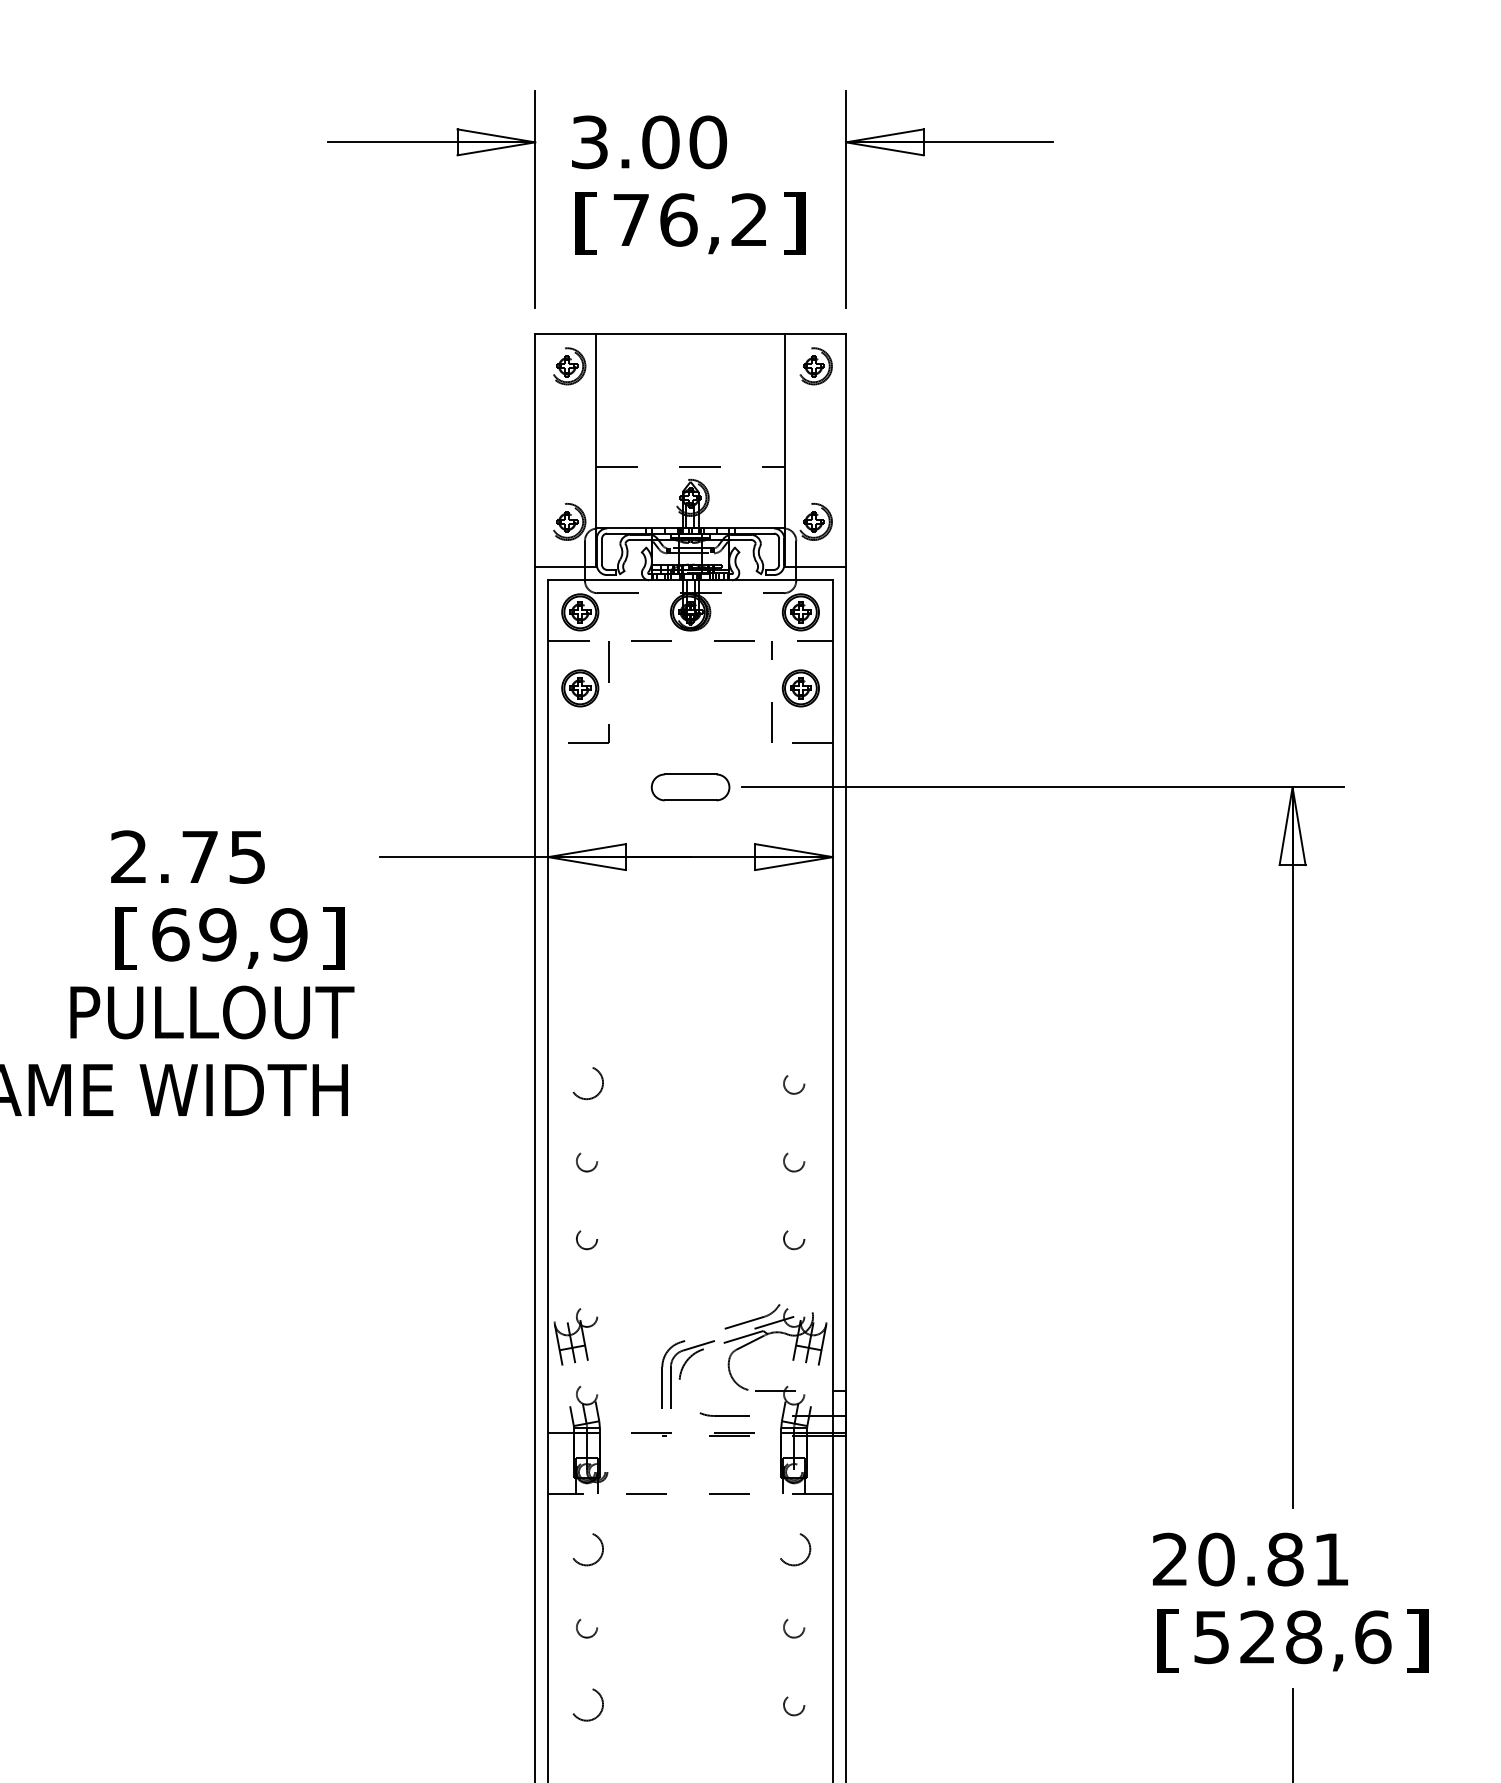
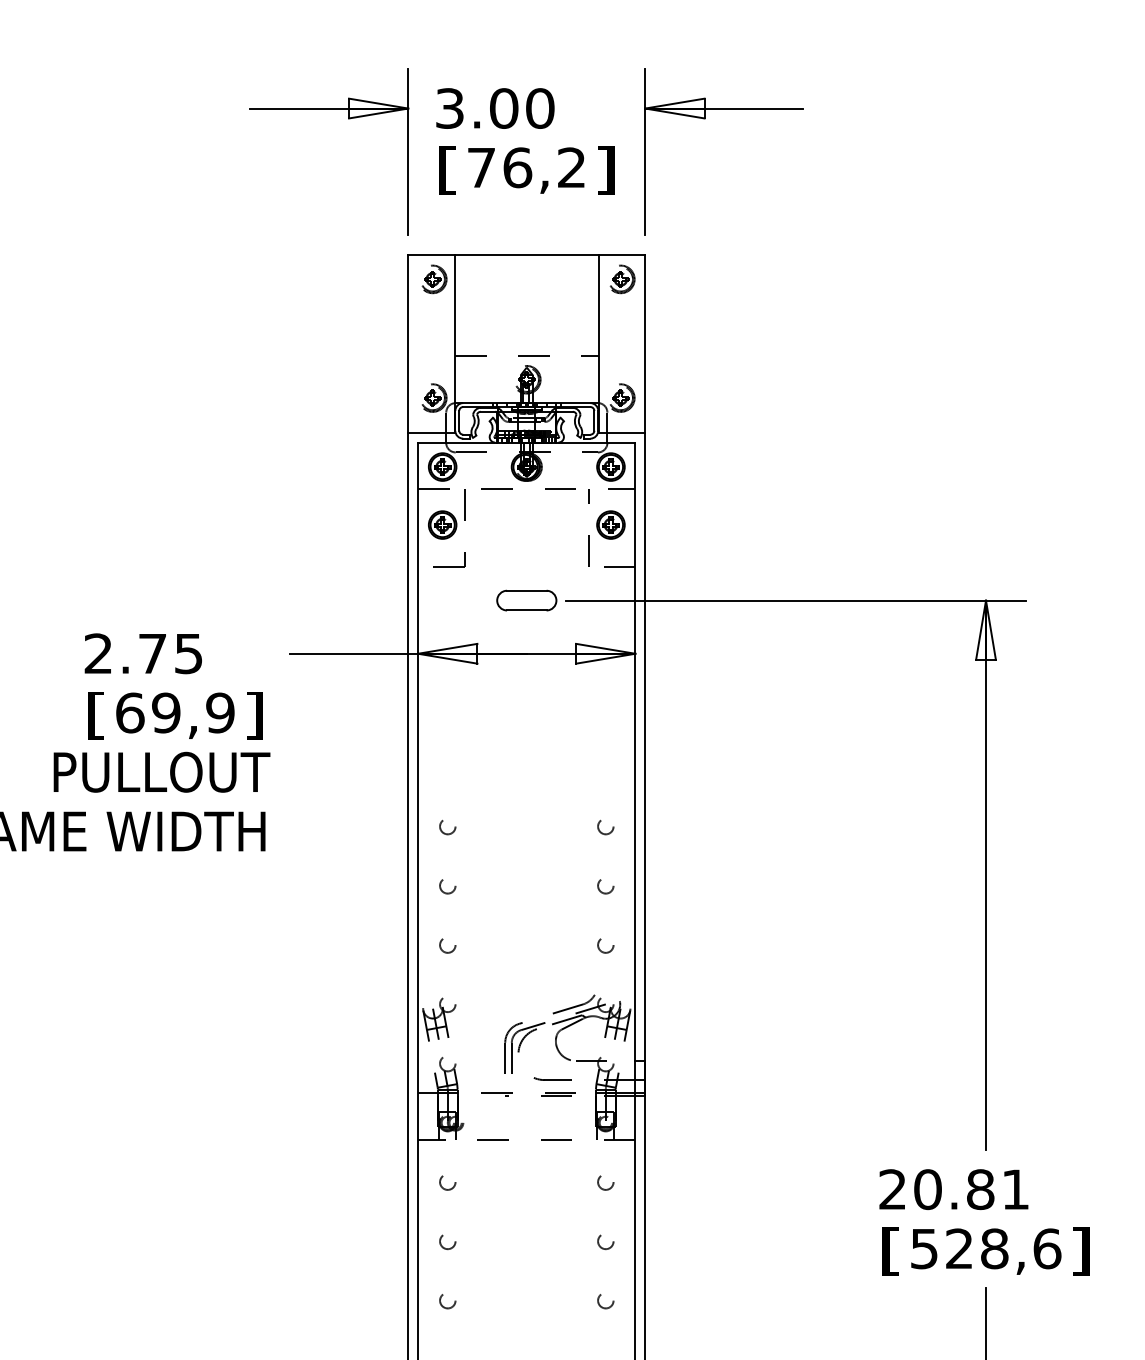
circle: (587, 1084) -> (448, 827), size x0.62
circle: (587, 1550) -> (448, 1182), size x0.62
circle: (794, 1550) -> (606, 1182), size x0.62
circle: (587, 1706) -> (448, 1301), size x0.62

